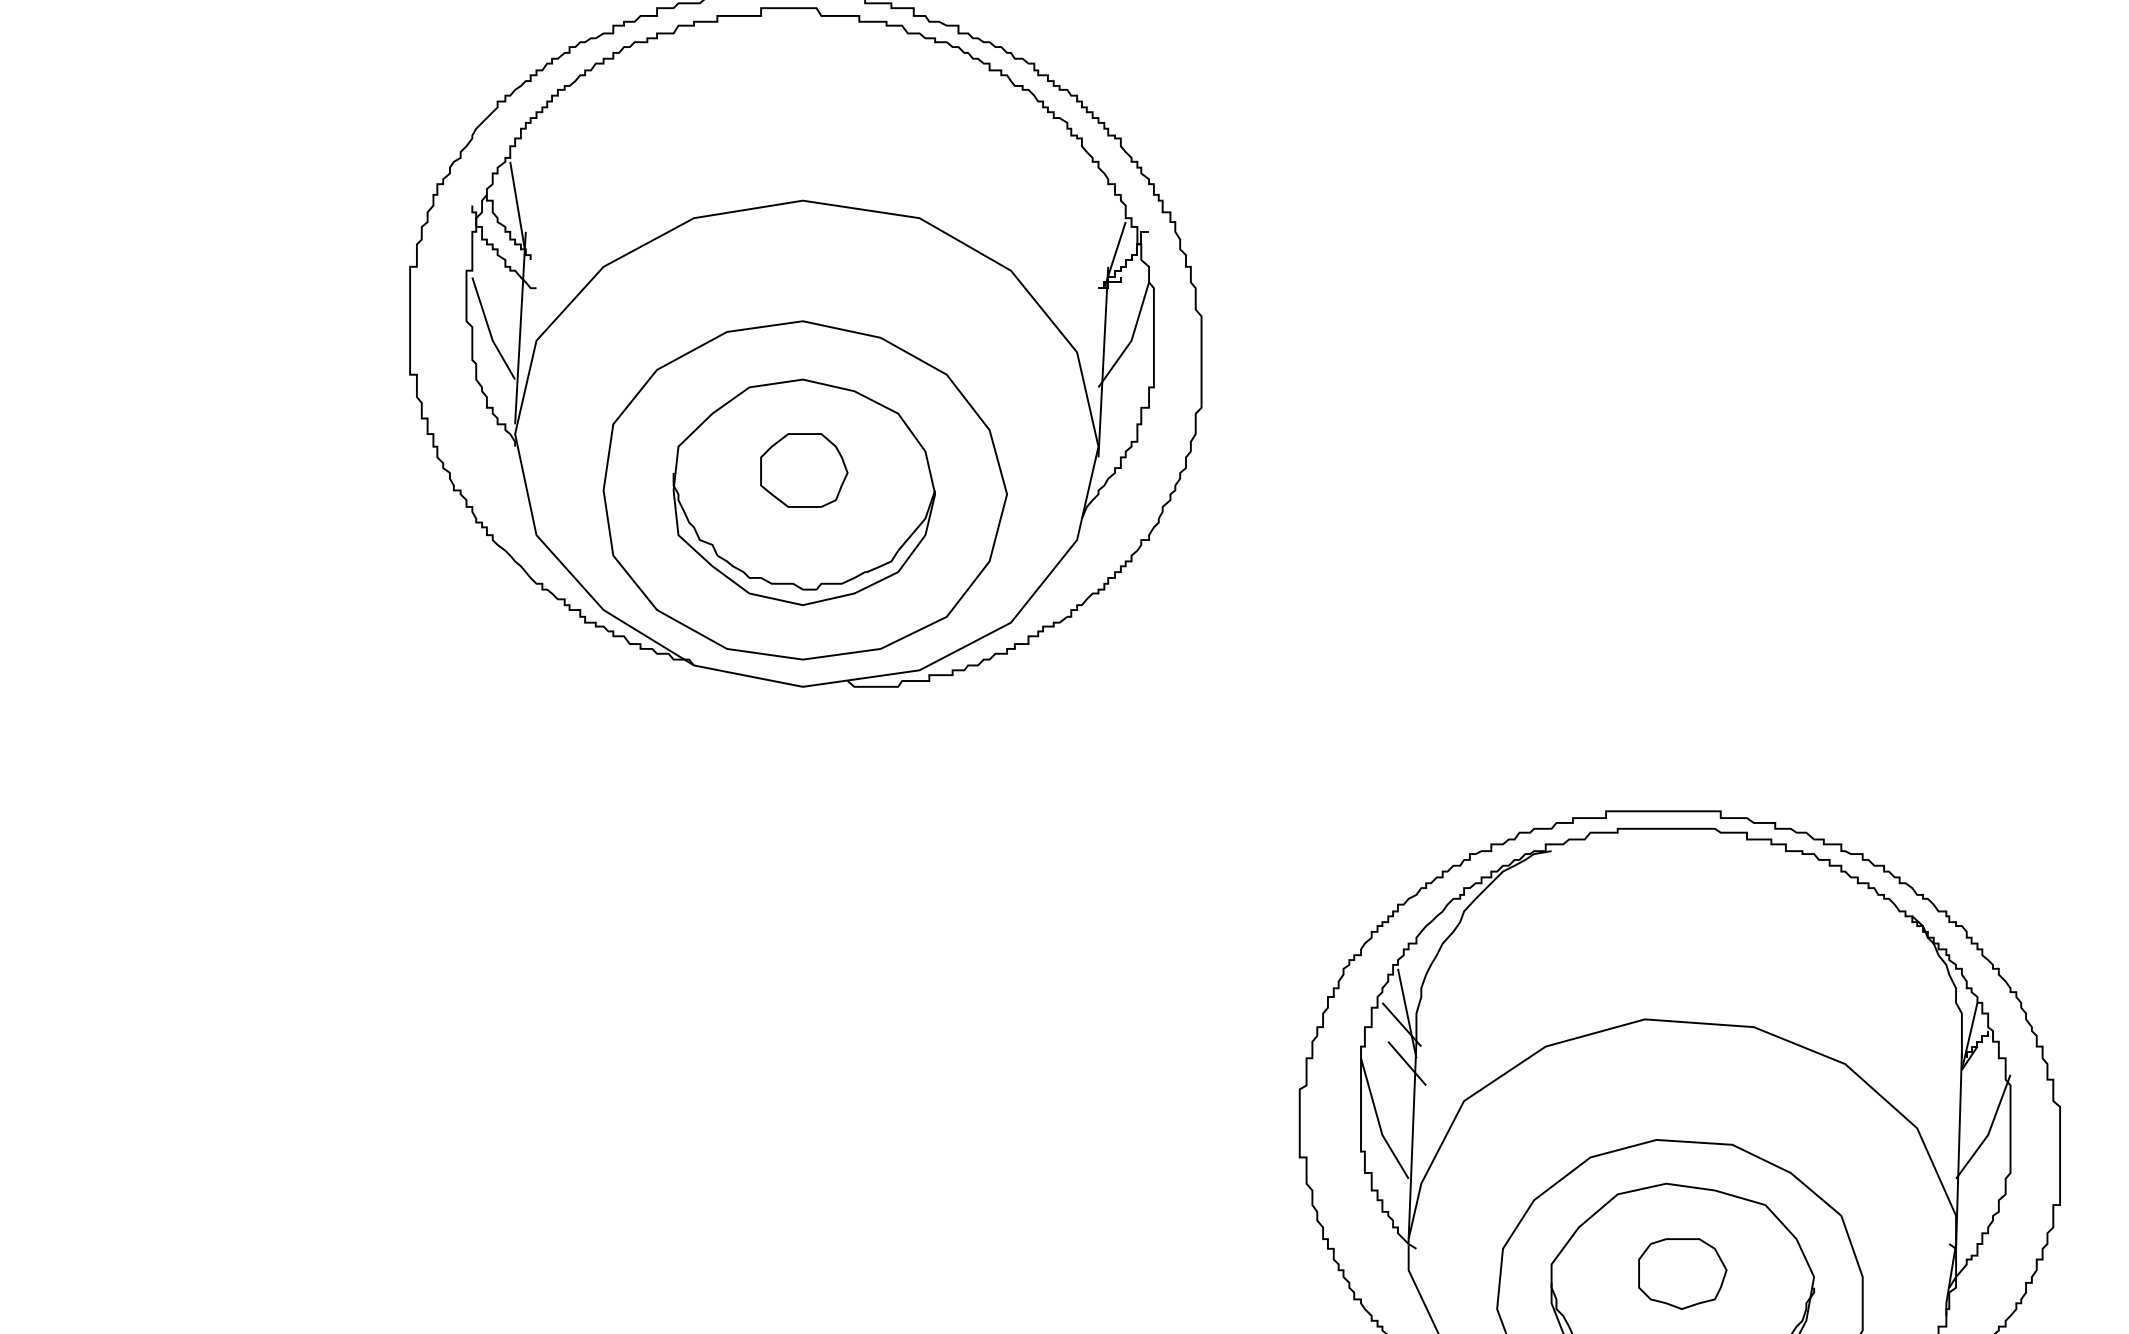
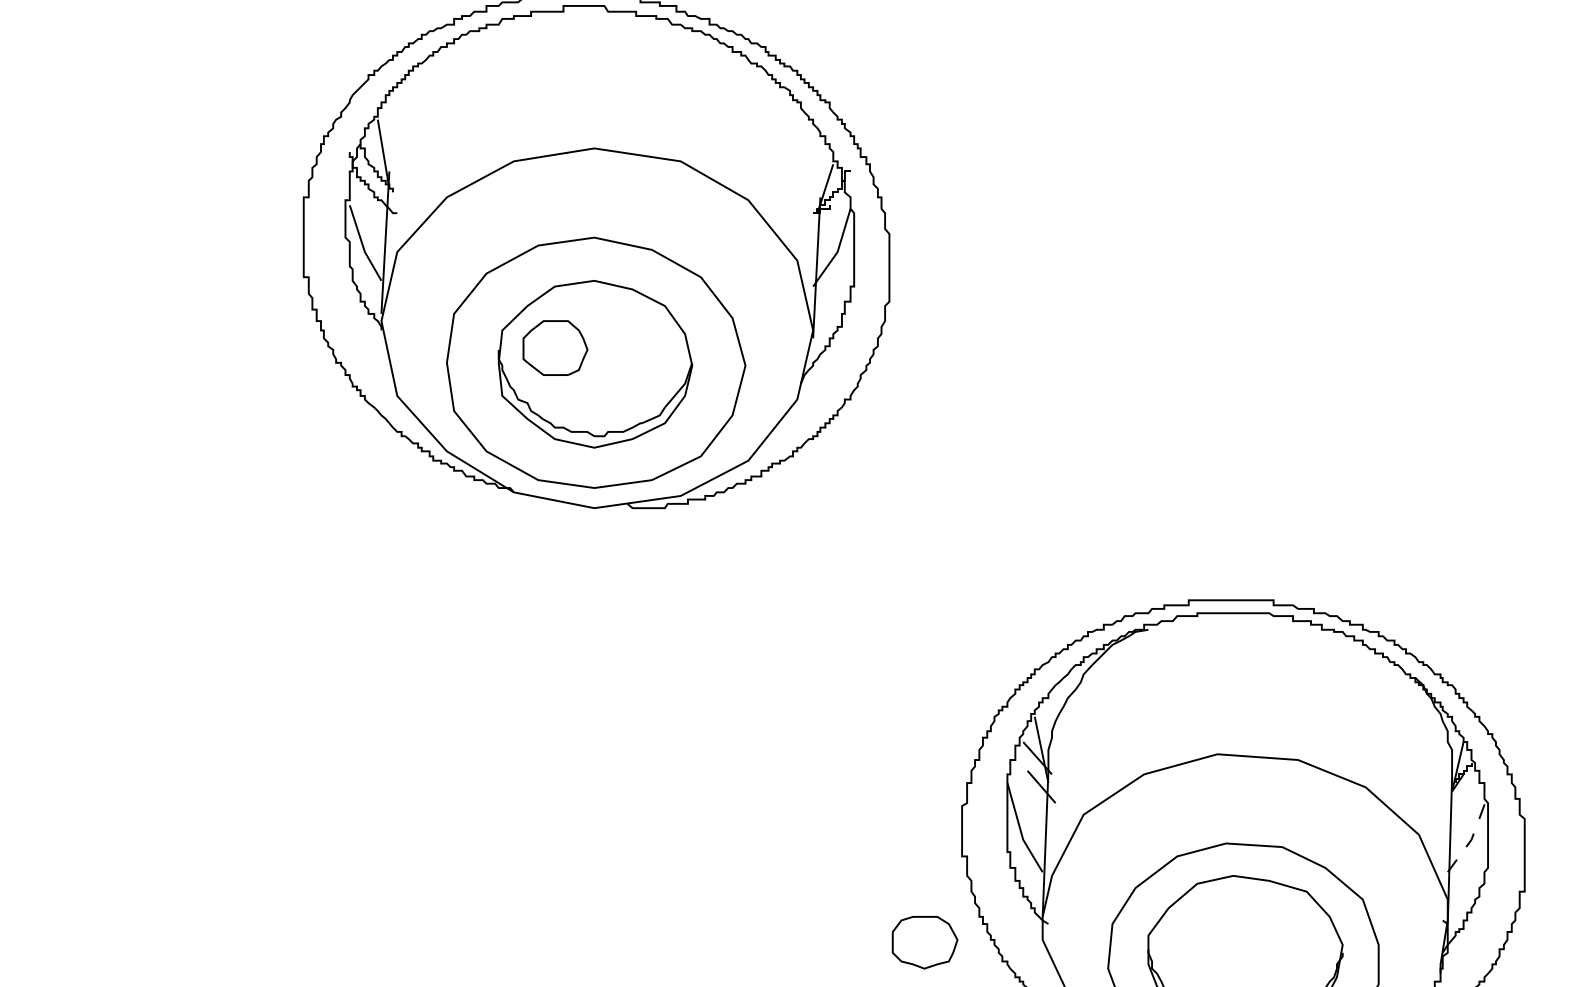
part: (804, 470) -> (555, 348), moved
line: (1989, 1130) -> (1472, 836), solid -> dashed
part: (1682, 1273) -> (924, 942), moved

